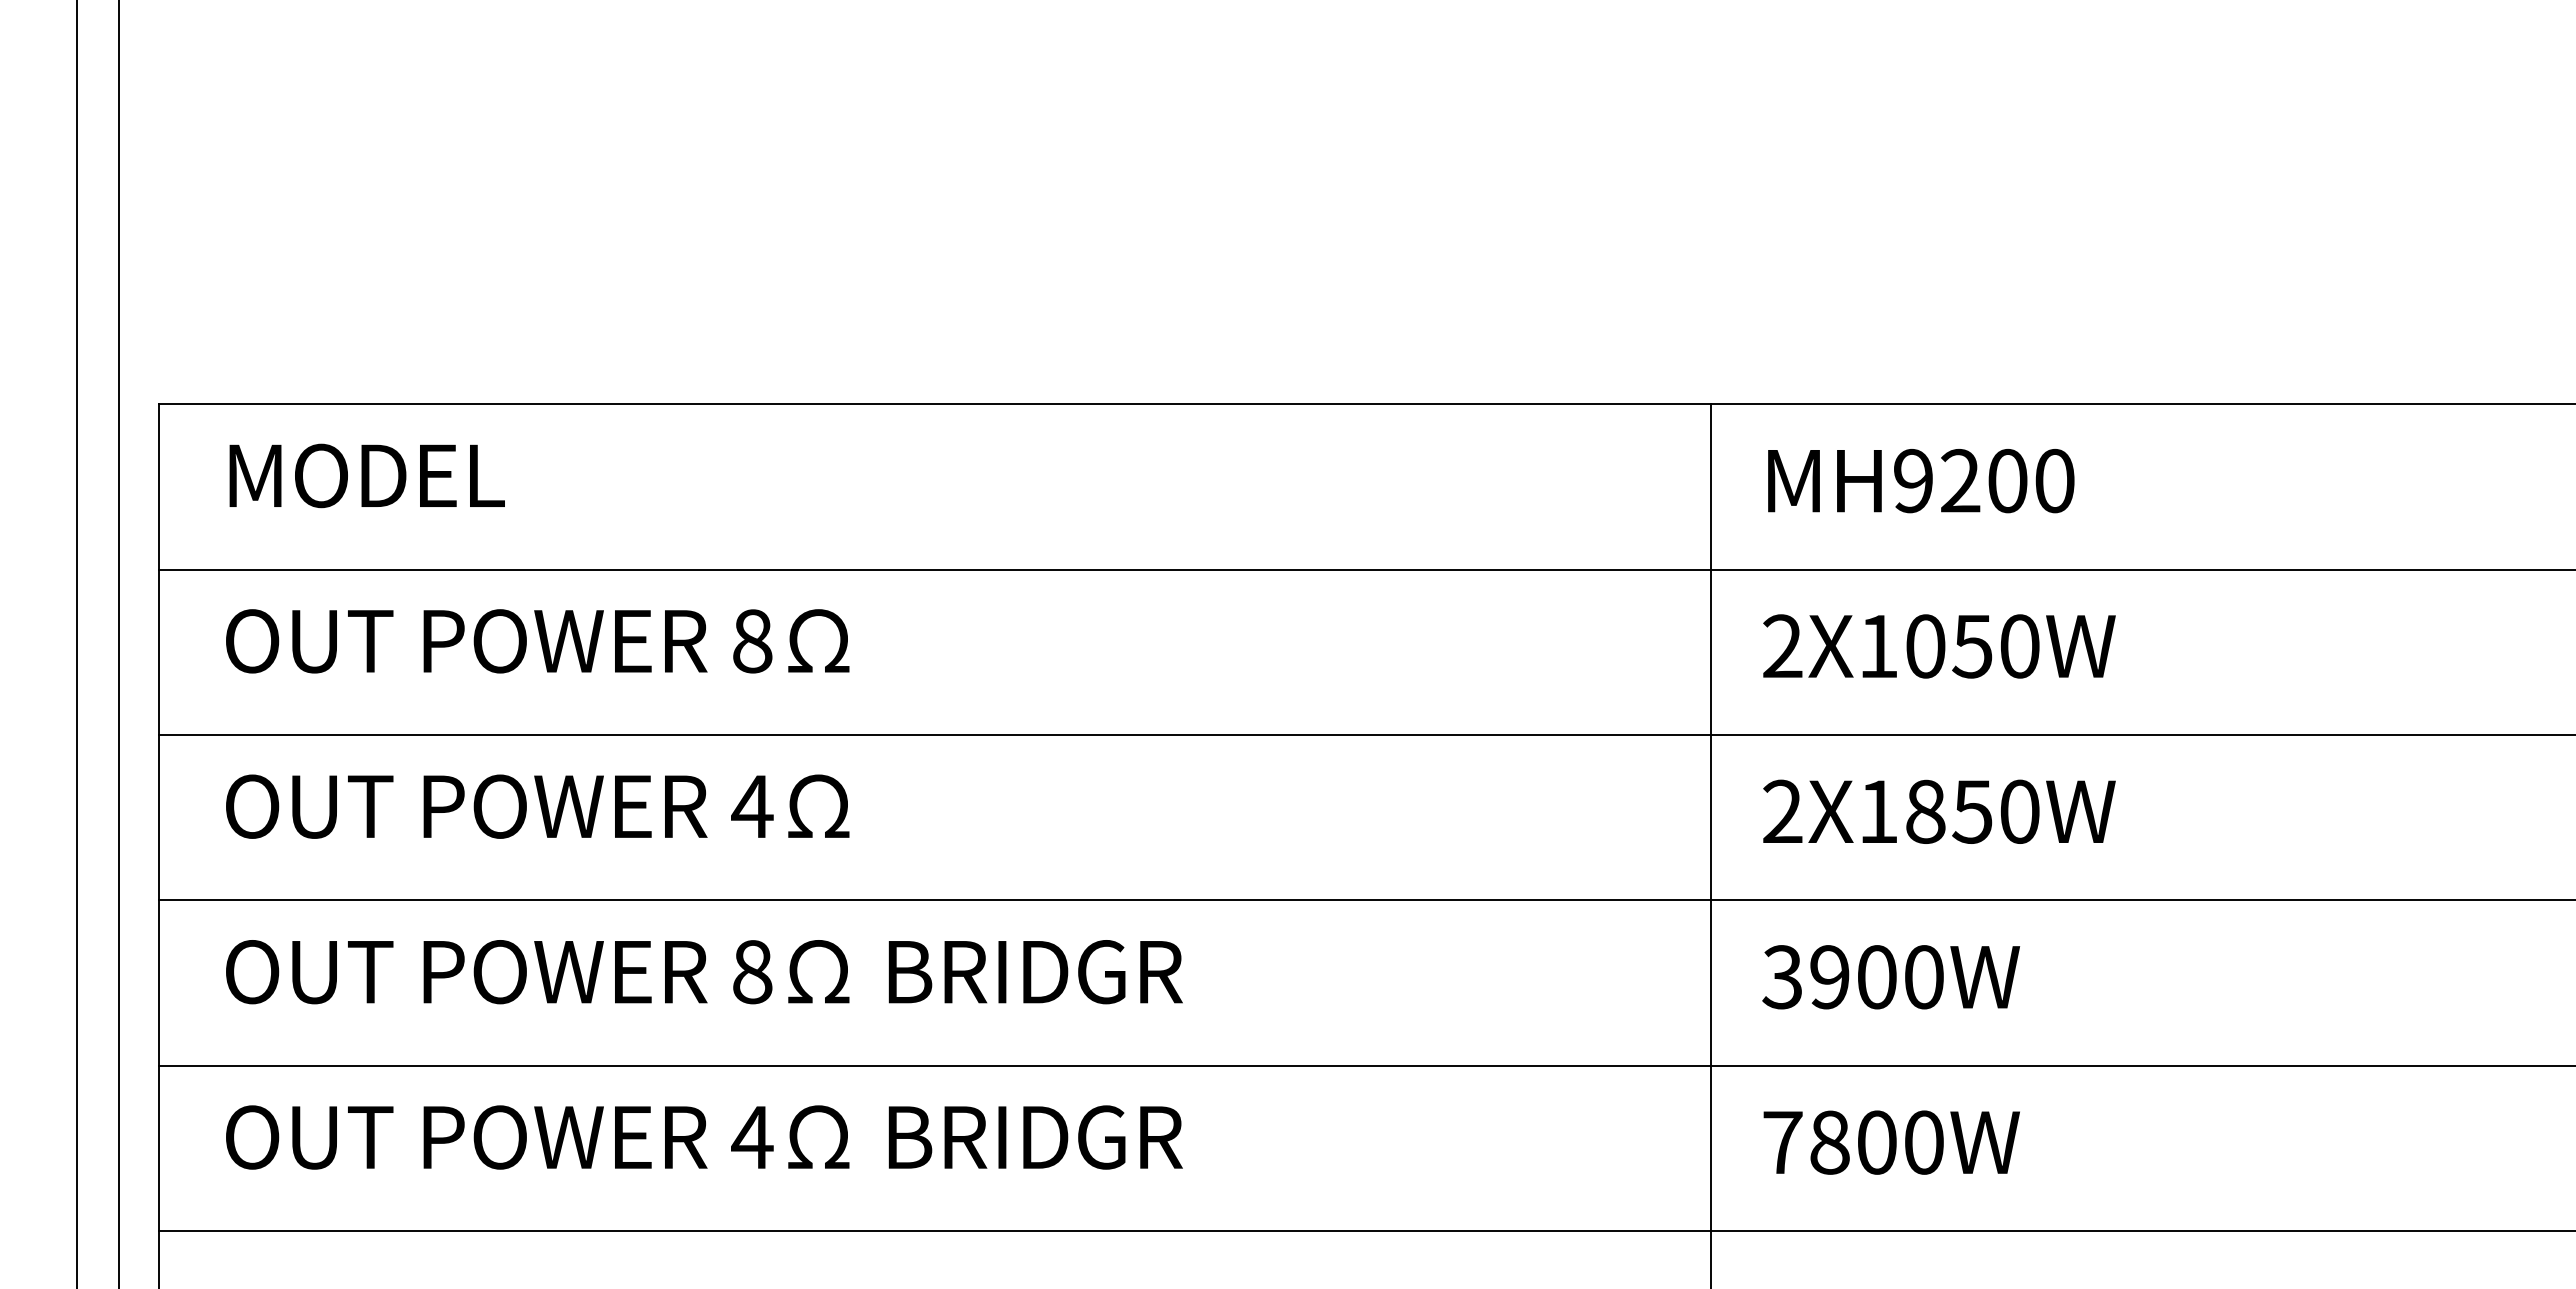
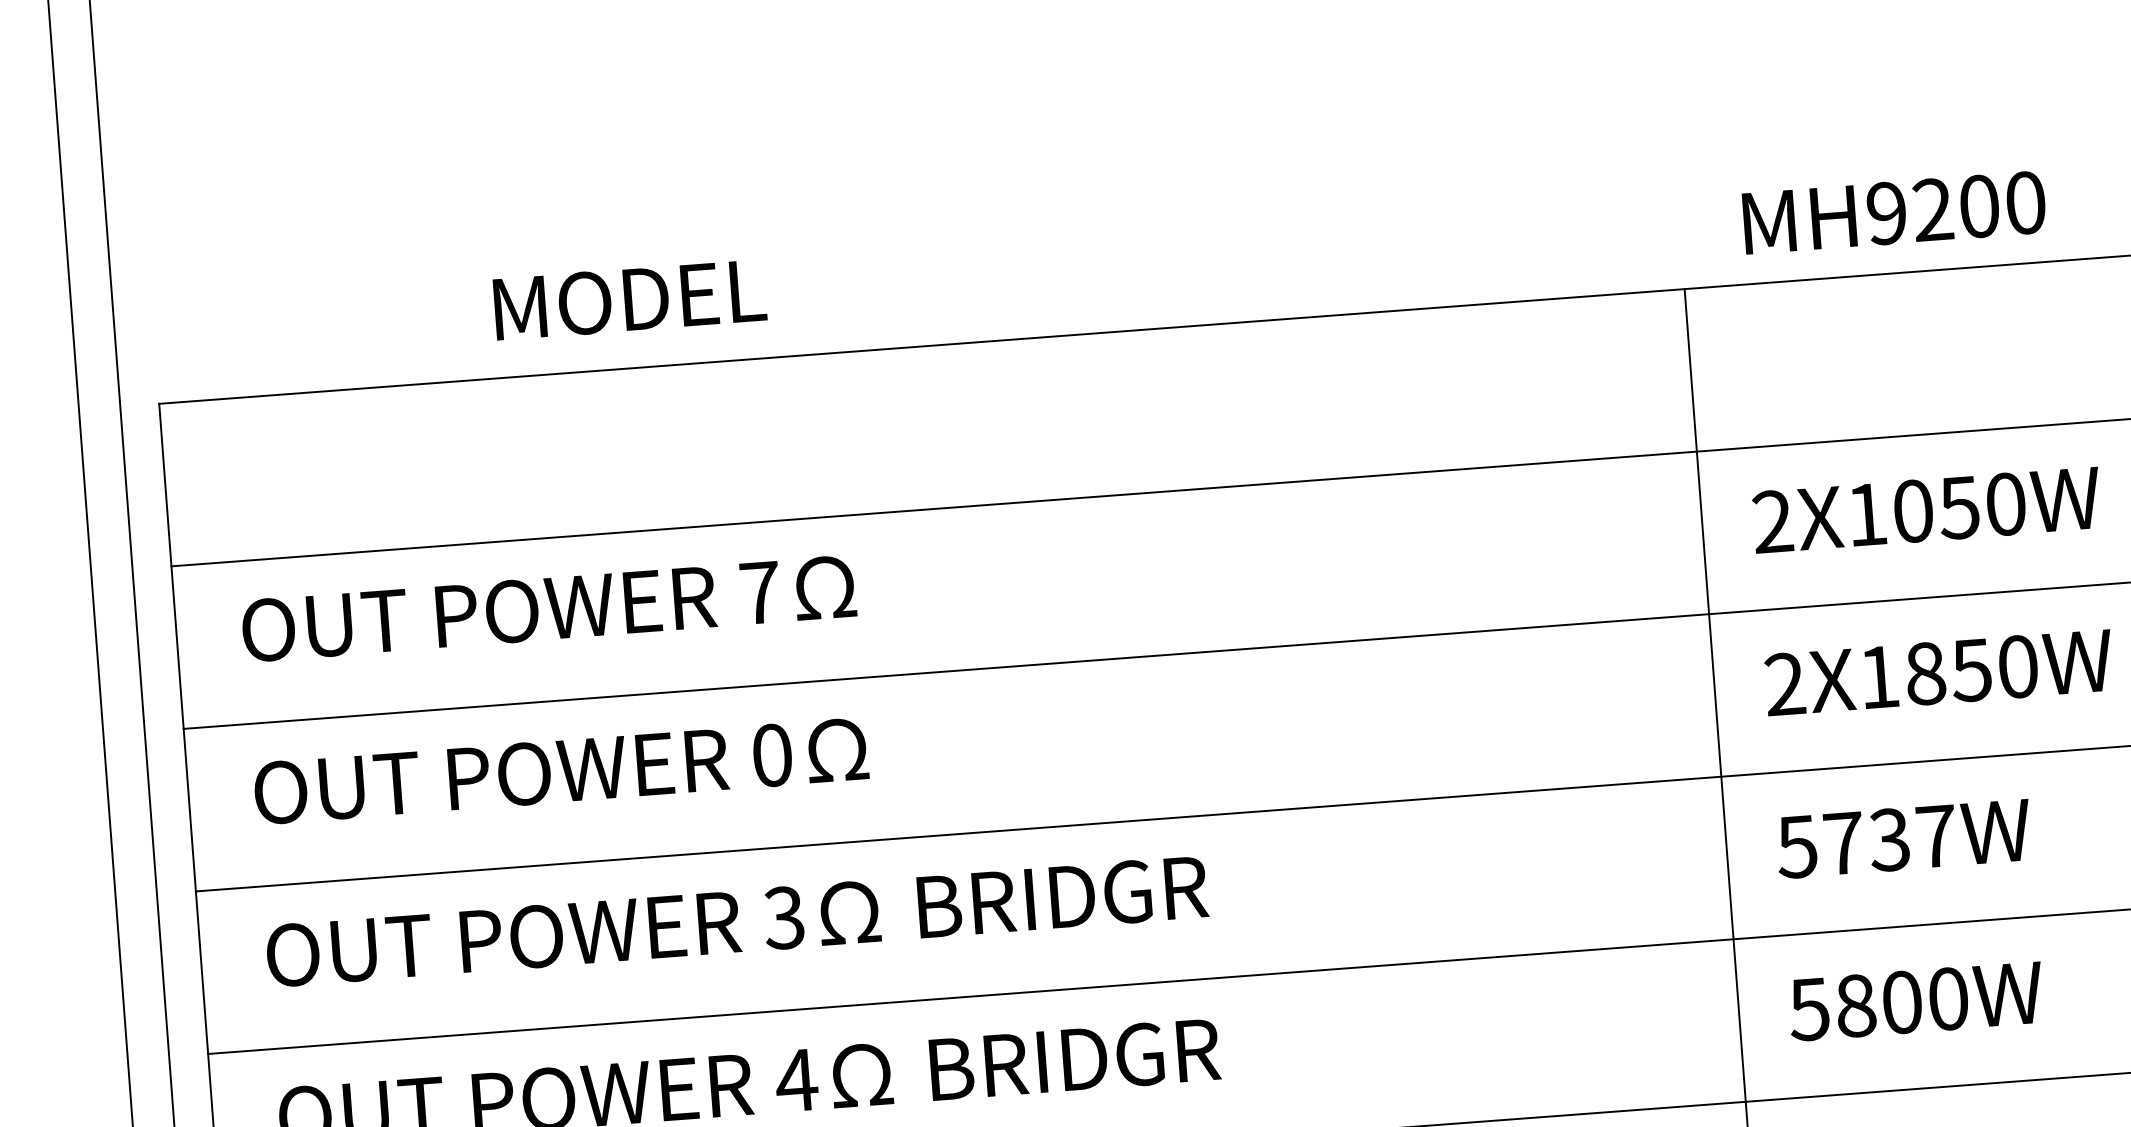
text: (366, 475) -> (629, 299), moved
text: (1921, 481) -> (1894, 213), moved
text: (752, 641) -> (760, 593), 8 -> 7
text: (752, 806) -> (772, 755), 4 -> 0
text: (752, 972) -> (784, 918), 8 -> 3
text: (1852, 977) -> (1865, 842), 3900W -> 5737W
text: (1782, 1142) -> (1809, 1009), 7800W -> 5800W

